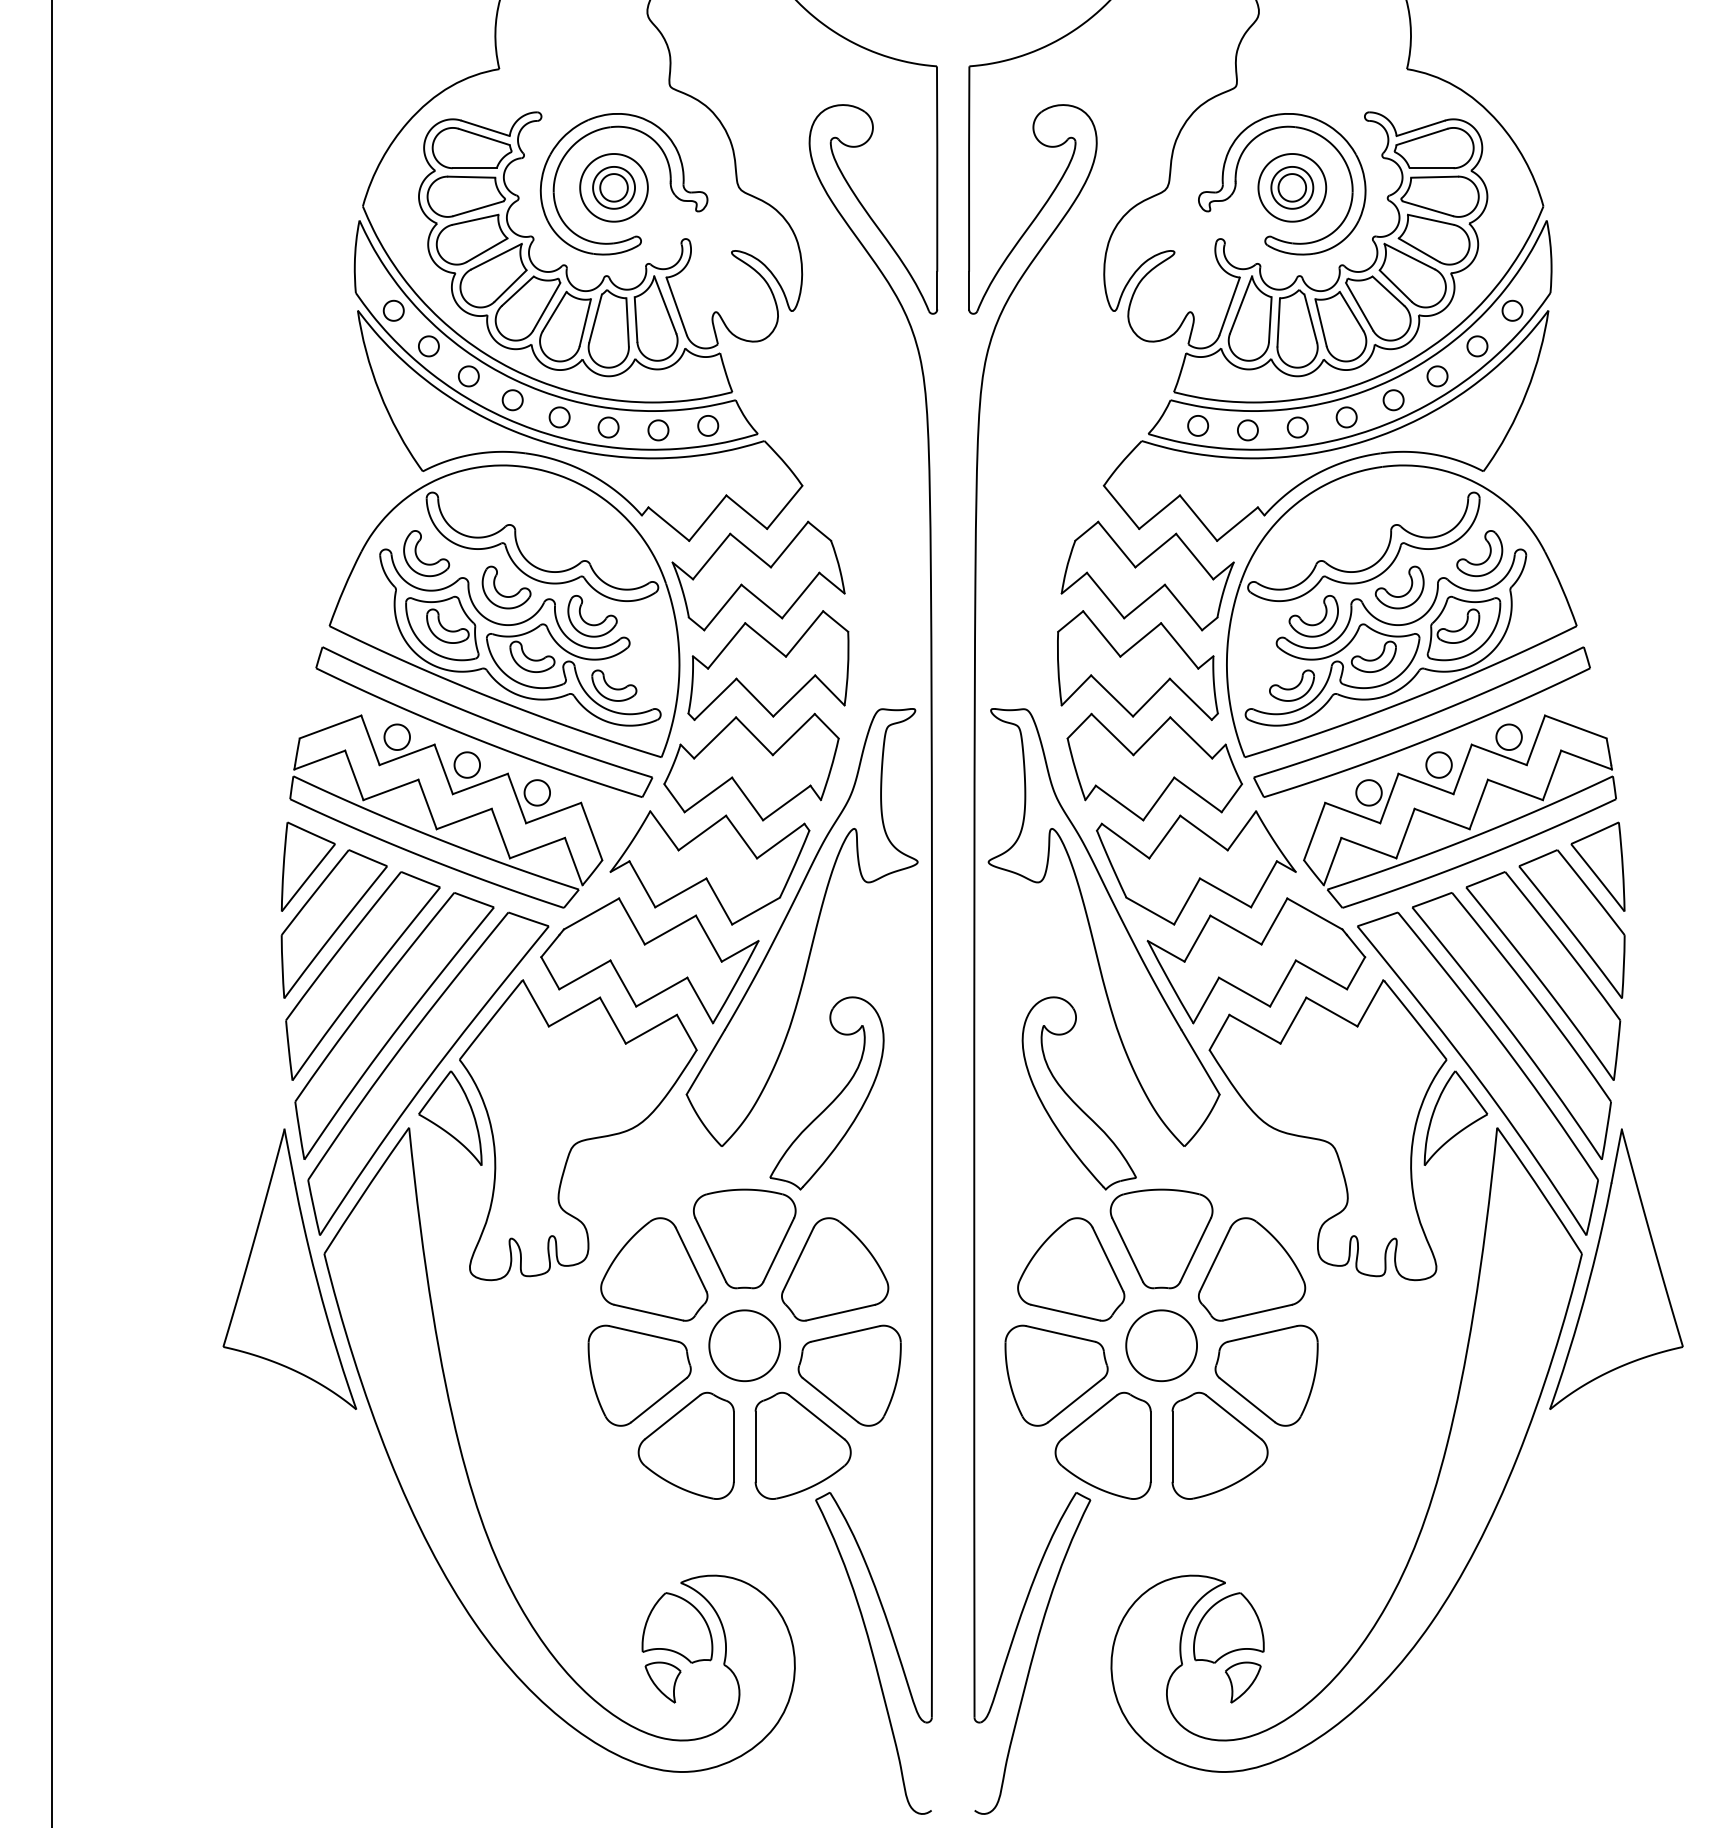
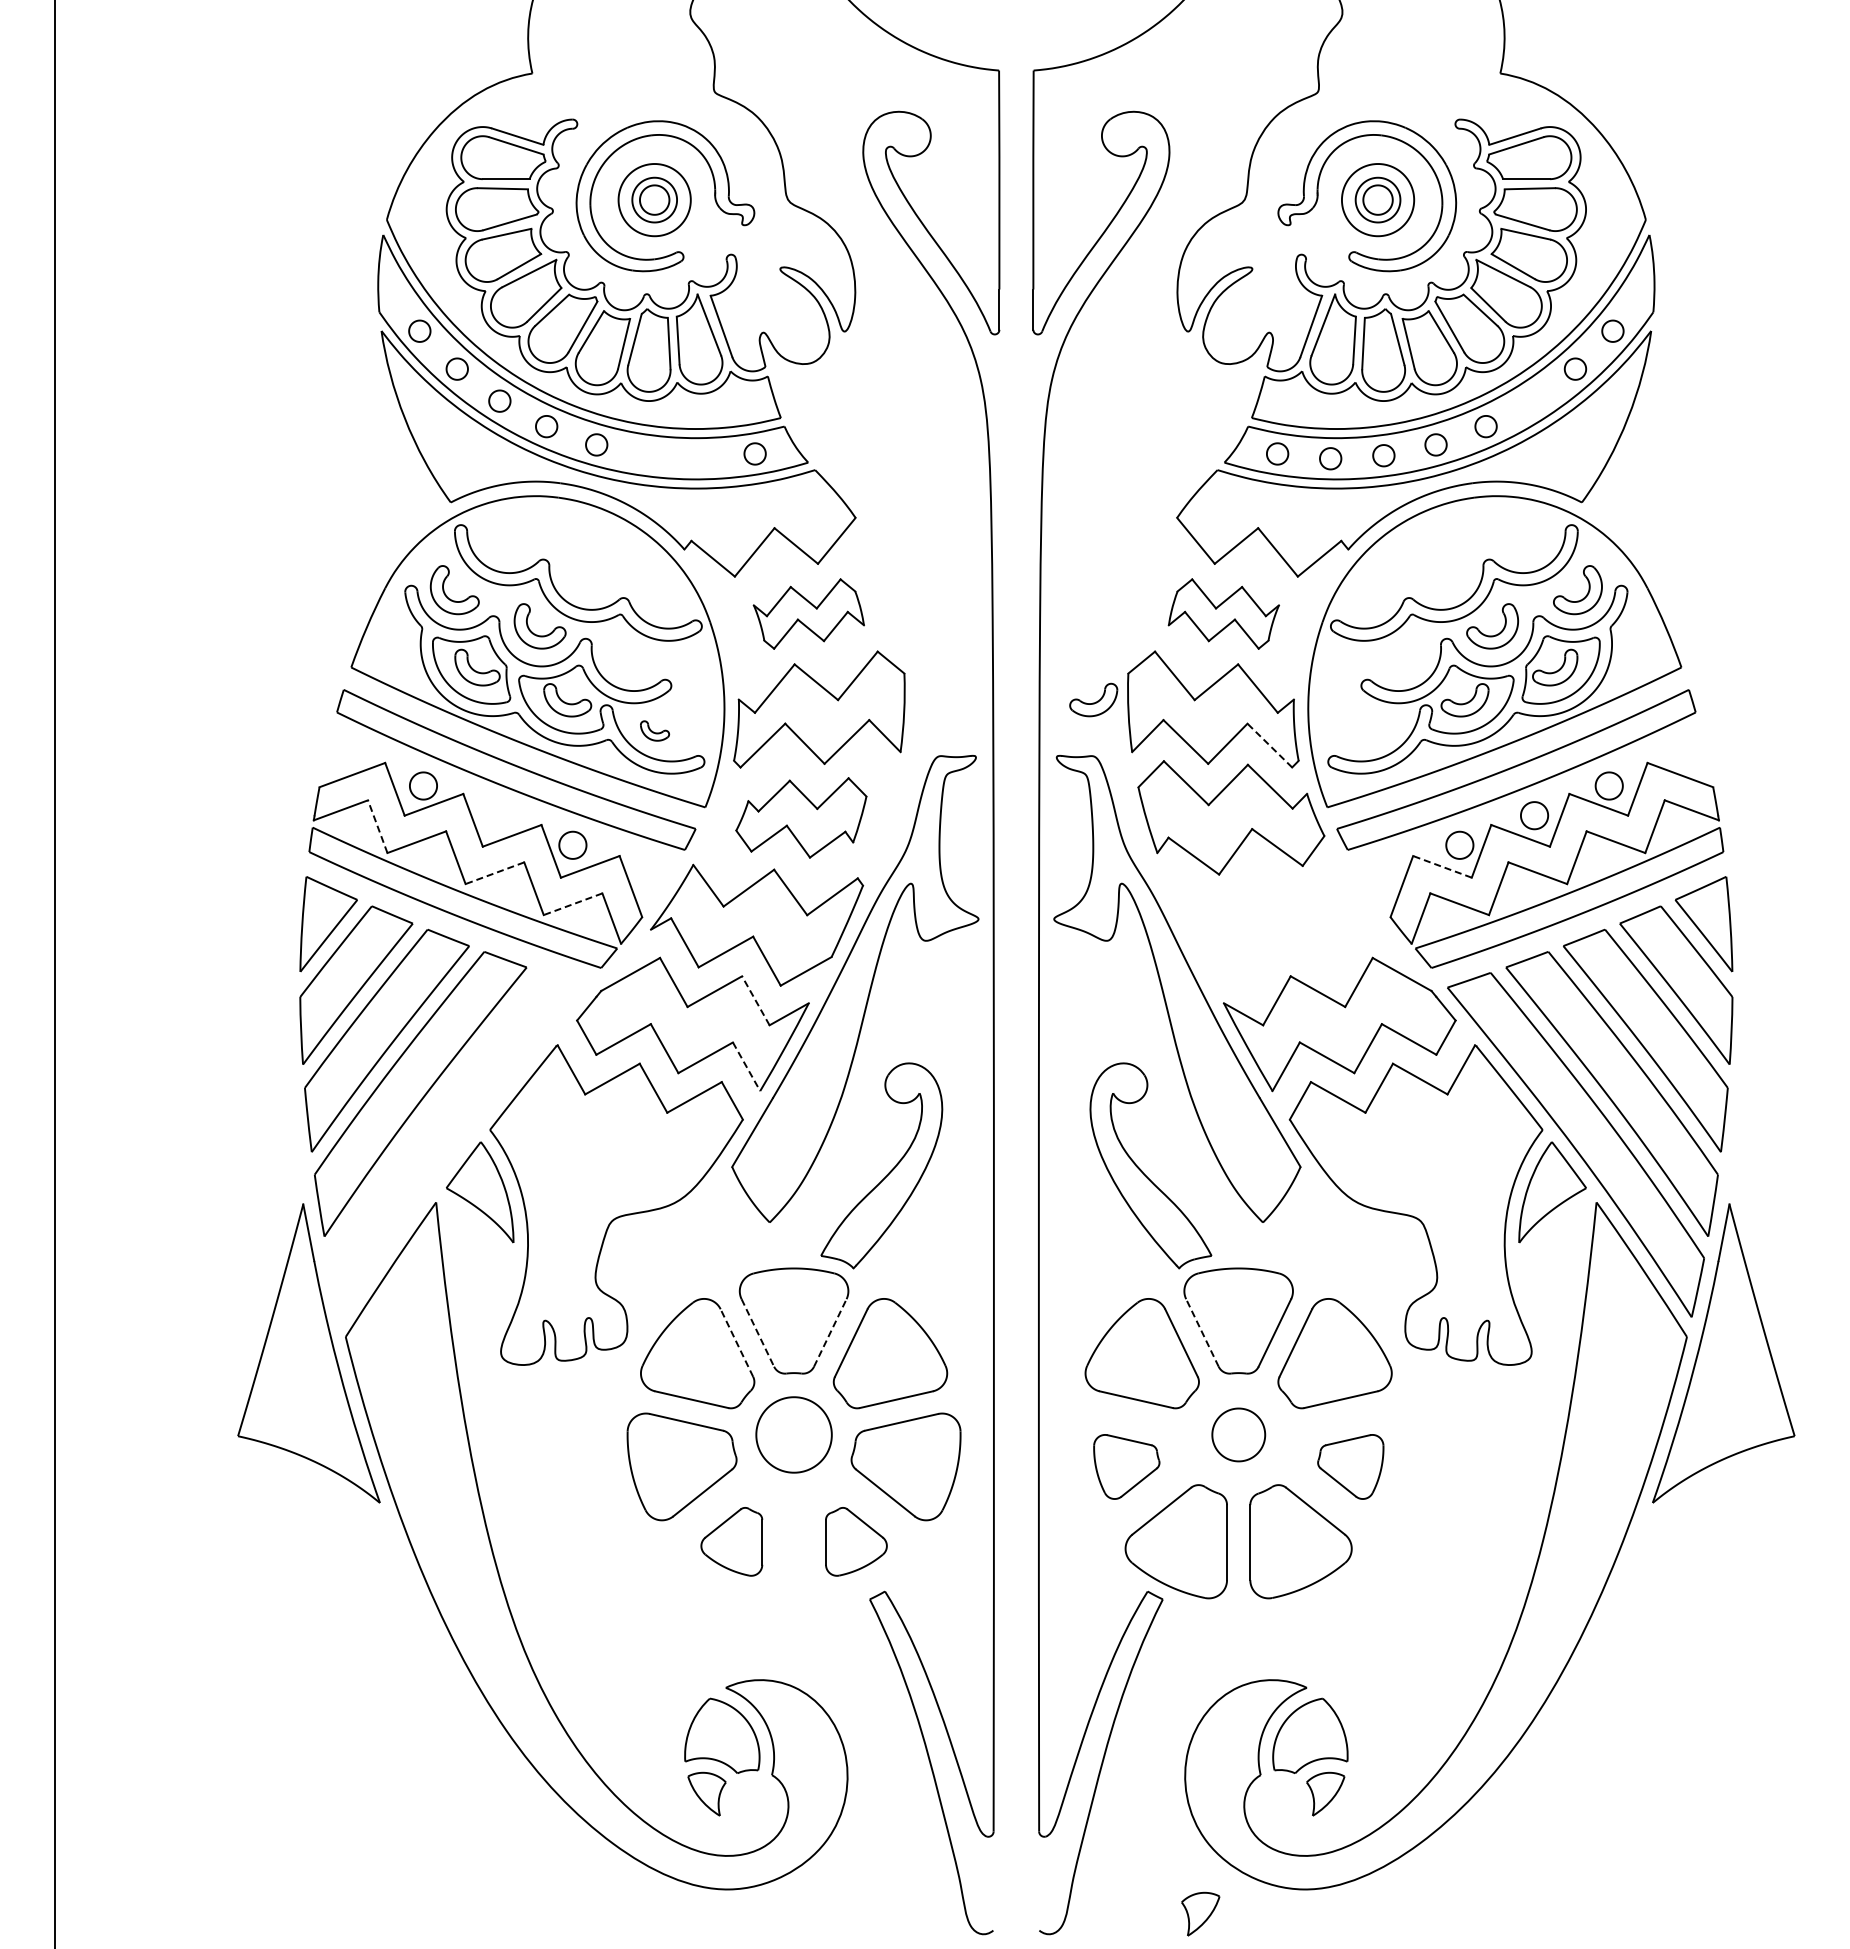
part: (1437, 375) -> (1532, 400), removed
part: (608, 427) -> (648, 455), removed
part: (657, 430) -> (701, 458), removed
part: (758, 575) -> (808, 613), size x0.6
part: (1147, 575) -> (1223, 613), size x0.6
part: (589, 623) -> (628, 664), removed
part: (1317, 623) -> (1404, 664), removed
part: (613, 685) -> (654, 730), size x0.6
part: (1291, 685) -> (1093, 699), moved
line: (1190, 699) -> (1269, 745), solid -> dashed
part: (466, 764) -> (497, 815), removed
part: (751, 766) -> (801, 817), size x0.7
line: (354, 775) -> (377, 826), solid -> dashed
line: (1352, 812) -> (1442, 866), solid -> dashed
line: (463, 819) -> (494, 873), solid -> dashed
line: (536, 848) -> (572, 904), solid -> dashed
part: (1196, 867) -> (1275, 924), removed
line: (708, 938) -> (755, 1000), solid -> dashed
line: (700, 1000) -> (746, 1066), solid -> dashed
part: (428, 1073) -> (456, 1144), removed
line: (778, 1249) -> (830, 1332), solid -> dashed
line: (1127, 1249) -> (1202, 1332), solid -> dashed
line: (711, 1250) -> (758, 1333), solid -> dashed
line: (690, 1259) -> (736, 1342), solid -> dashed
part: (1161, 1345) -> (1238, 1434), size x0.7
part: (1056, 1375) -> (1126, 1466), size x0.6
part: (1266, 1375) -> (1350, 1466), size x0.6
part: (686, 1445) -> (731, 1541), size x0.6
part: (803, 1445) -> (856, 1541), size x0.6
part: (1125, 1794) -> (1200, 1913), added

